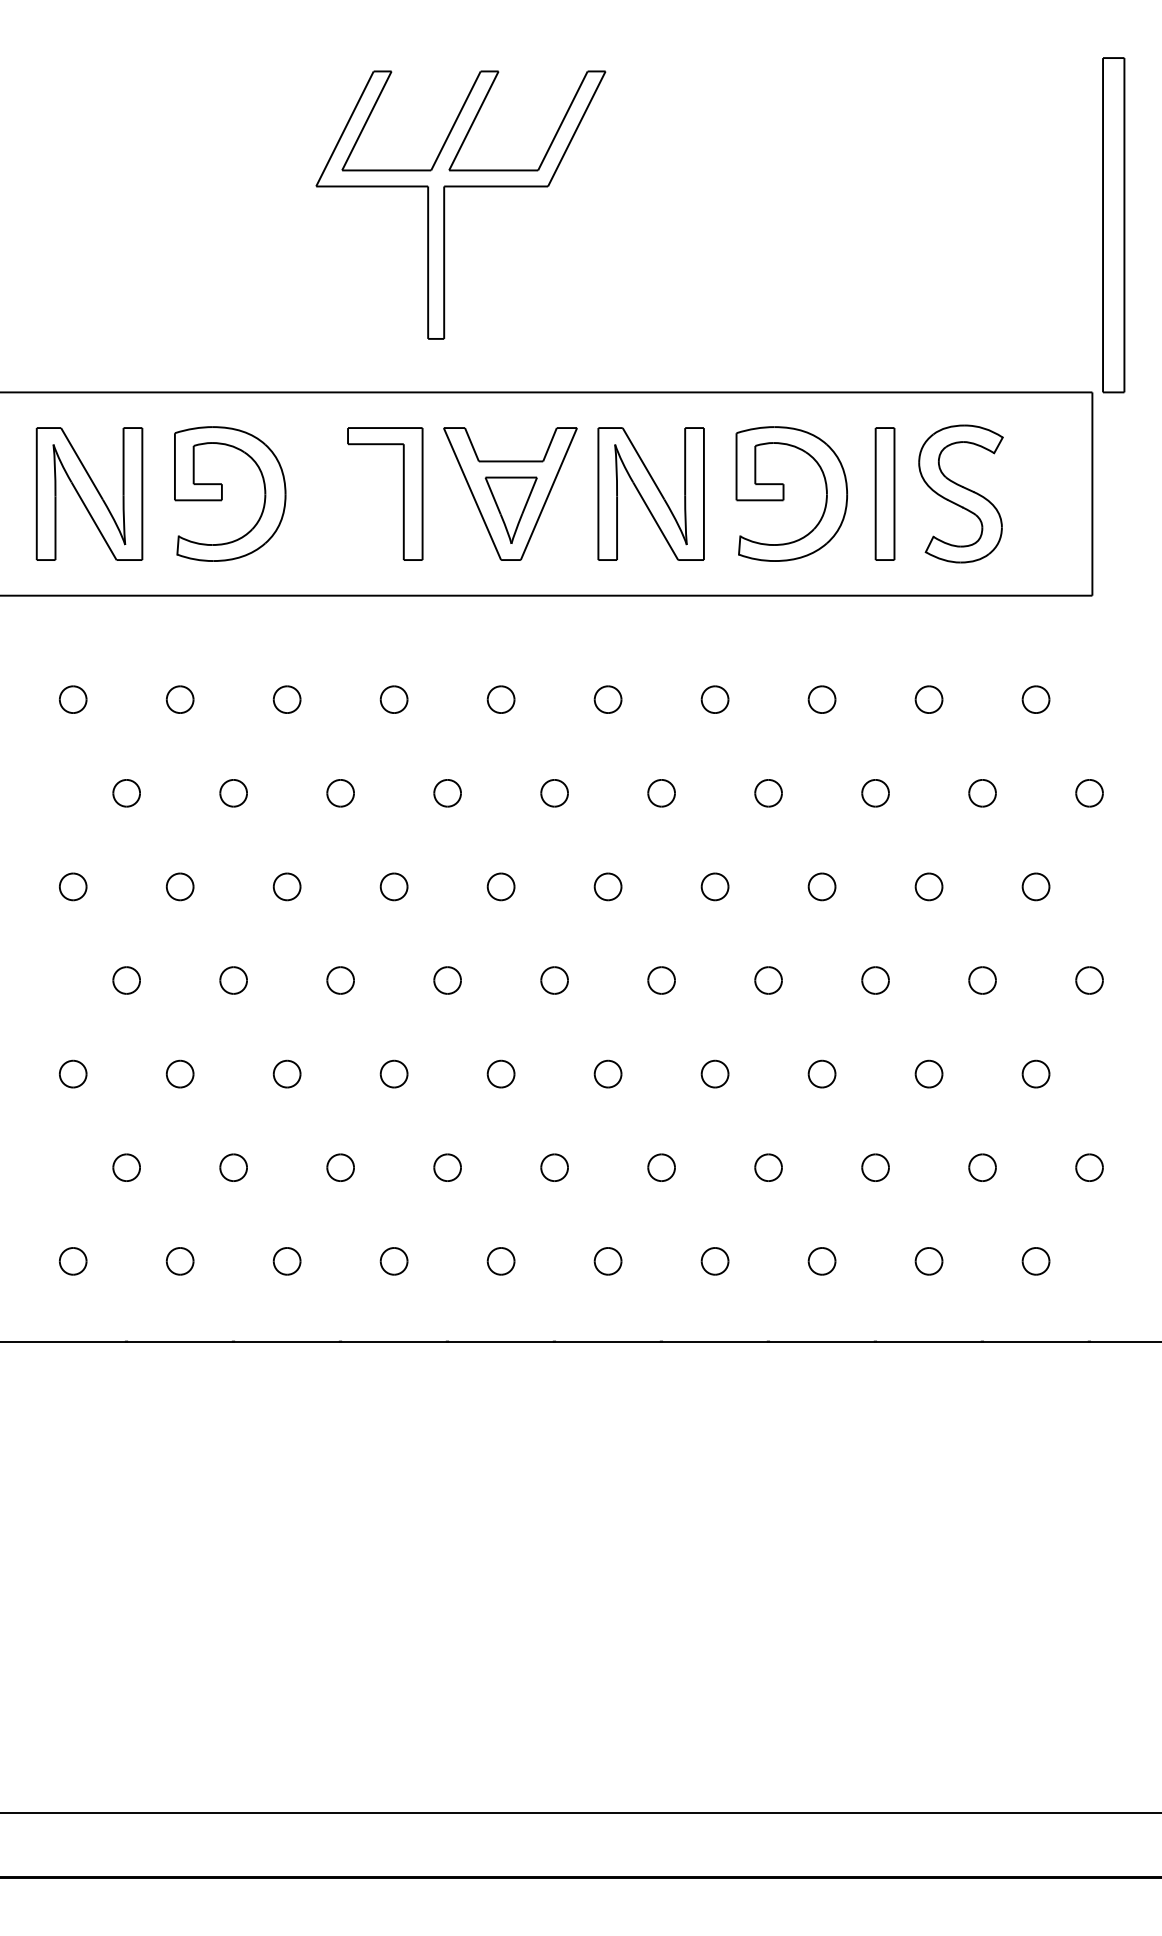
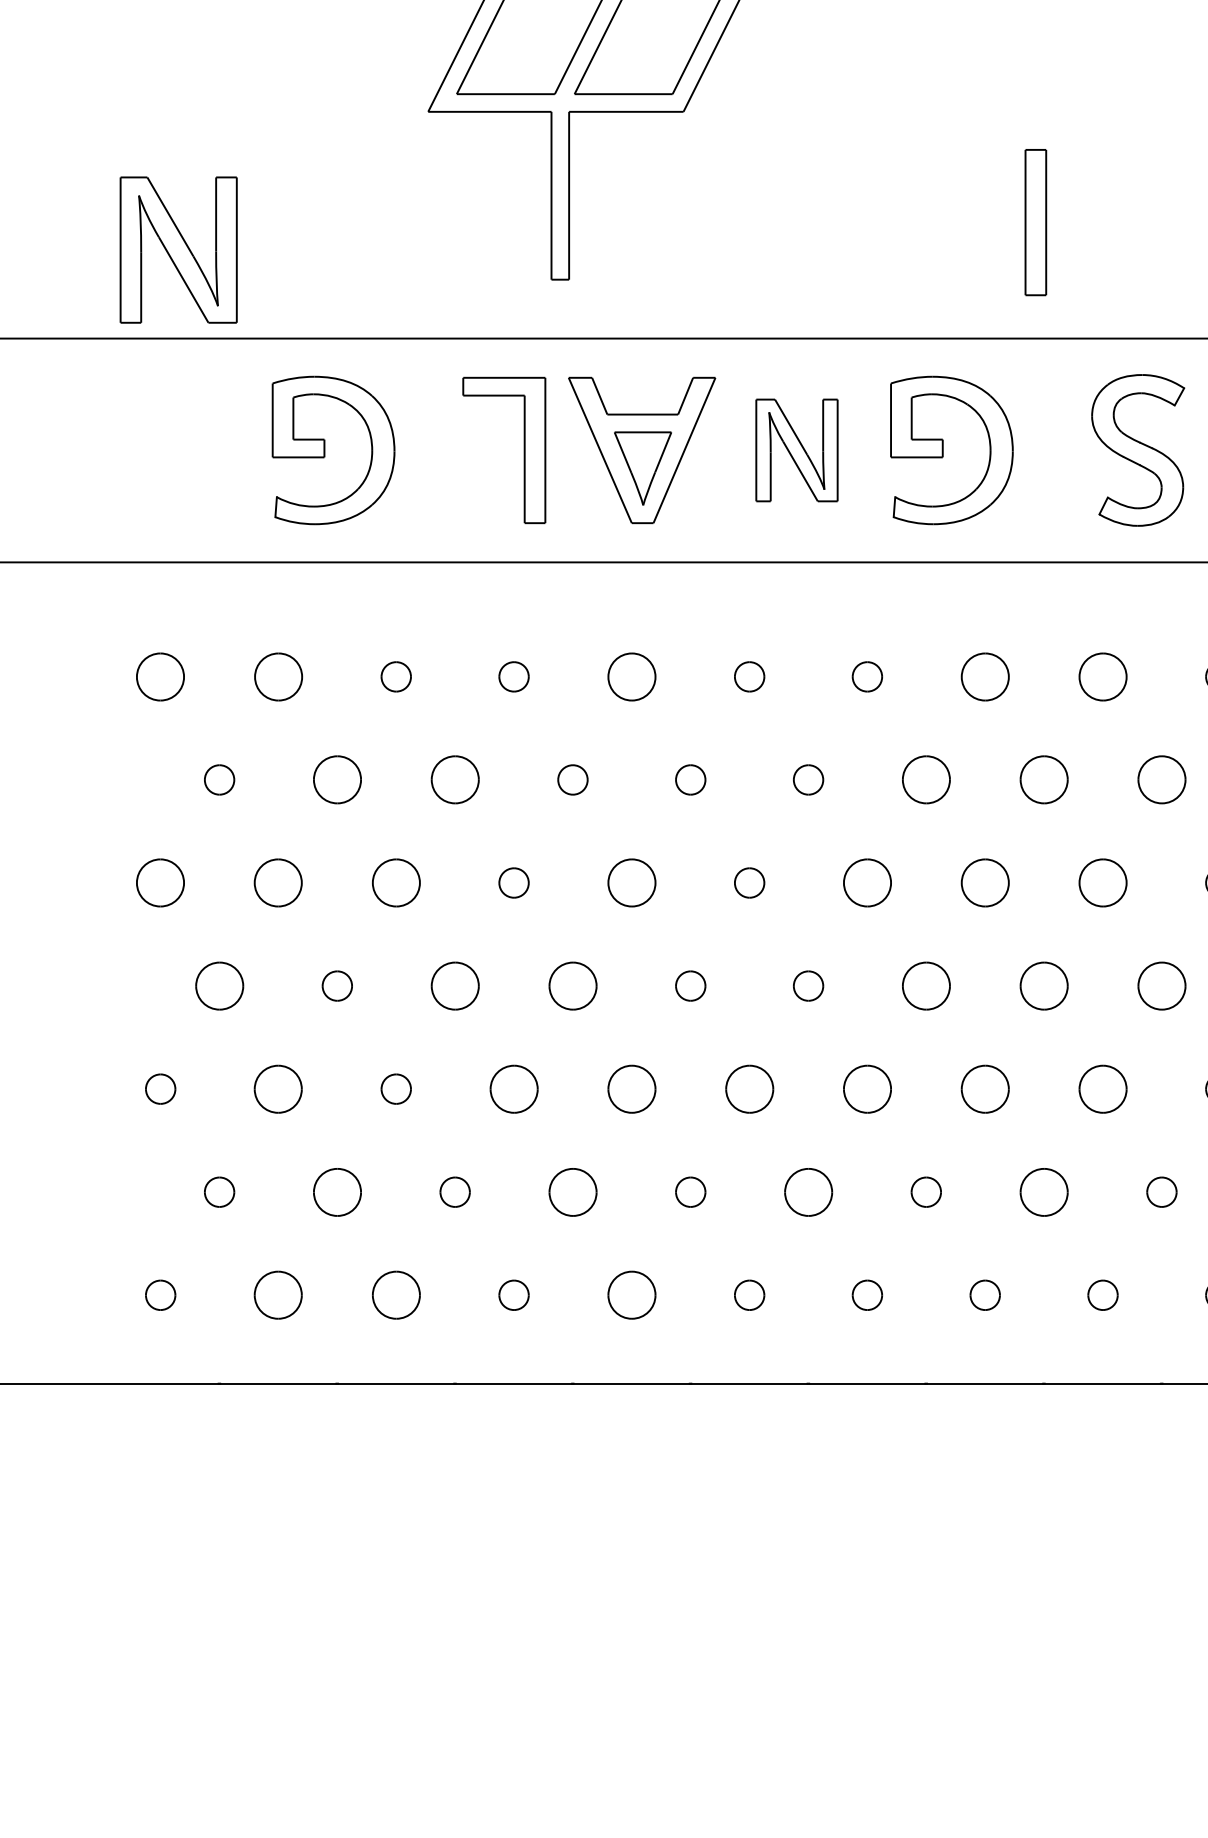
part: (89, 493) -> (178, 249), moved
part: (650, 493) -> (796, 449), size x0.7
part: (884, 493) -> (1035, 221), moved
part: (73, 699) -> (161, 676), size x1.6
part: (179, 699) -> (277, 676), size x1.6
part: (500, 699) -> (631, 676), size x1.6
part: (821, 699) -> (984, 676), size x1.6
part: (928, 699) -> (1102, 676), size x1.6
part: (233, 793) -> (337, 780), size x1.6
part: (340, 793) -> (454, 780), size x1.6
part: (768, 793) -> (926, 780), size x1.6
part: (875, 793) -> (1044, 780), size x1.6
part: (982, 793) -> (1161, 780), size x1.6
part: (73, 886) -> (161, 882), size x1.6
part: (180, 886) -> (278, 882), size x1.6
part: (286, 886) -> (395, 882), size x1.6
part: (500, 886) -> (631, 882), size x1.6
part: (714, 886) -> (866, 882), size x1.6
part: (821, 886) -> (984, 882), size x1.6
part: (928, 886) -> (1102, 882), size x1.6
part: (126, 980) -> (219, 986), size x1.6
part: (340, 980) -> (454, 986), size x1.6
part: (447, 980) -> (572, 986), size x1.6
part: (768, 980) -> (926, 986), size x1.6
part: (875, 980) -> (1044, 986), size x1.6
part: (982, 980) -> (1161, 986), size x1.6
part: (180, 1073) -> (278, 1088), size x1.6
part: (393, 1073) -> (513, 1088), size x1.6
part: (500, 1073) -> (631, 1088), size x1.6
part: (607, 1073) -> (748, 1088), size x1.6
part: (714, 1073) -> (866, 1088), size x1.6
part: (821, 1073) -> (984, 1088), size x1.6
part: (928, 1073) -> (1102, 1088), size x1.6
part: (233, 1167) -> (337, 1191), size x1.6
part: (447, 1167) -> (572, 1191), size x1.6
part: (661, 1167) -> (808, 1191), size x1.6
part: (875, 1167) -> (1044, 1191), size x1.6
part: (180, 1261) -> (278, 1295), size x1.6
part: (286, 1261) -> (395, 1295), size x1.6
part: (500, 1261) -> (631, 1295), size x1.6

